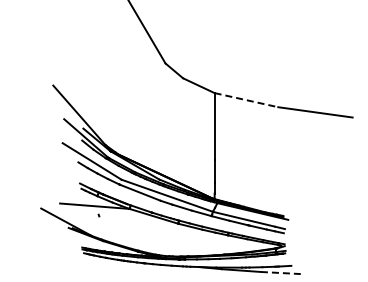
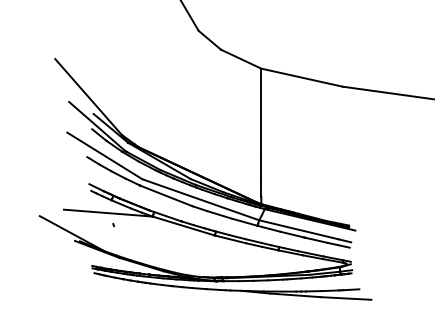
line: (246, 100) -> (302, 78), dashed -> solid
line: (280, 273) -> (345, 299), dashed -> solid

